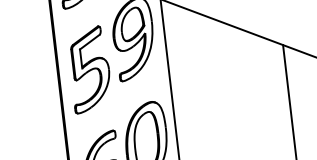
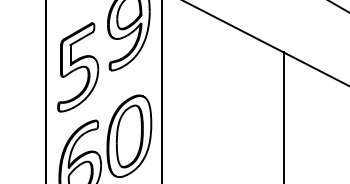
part: (90, 69) -> (78, 67), moved

